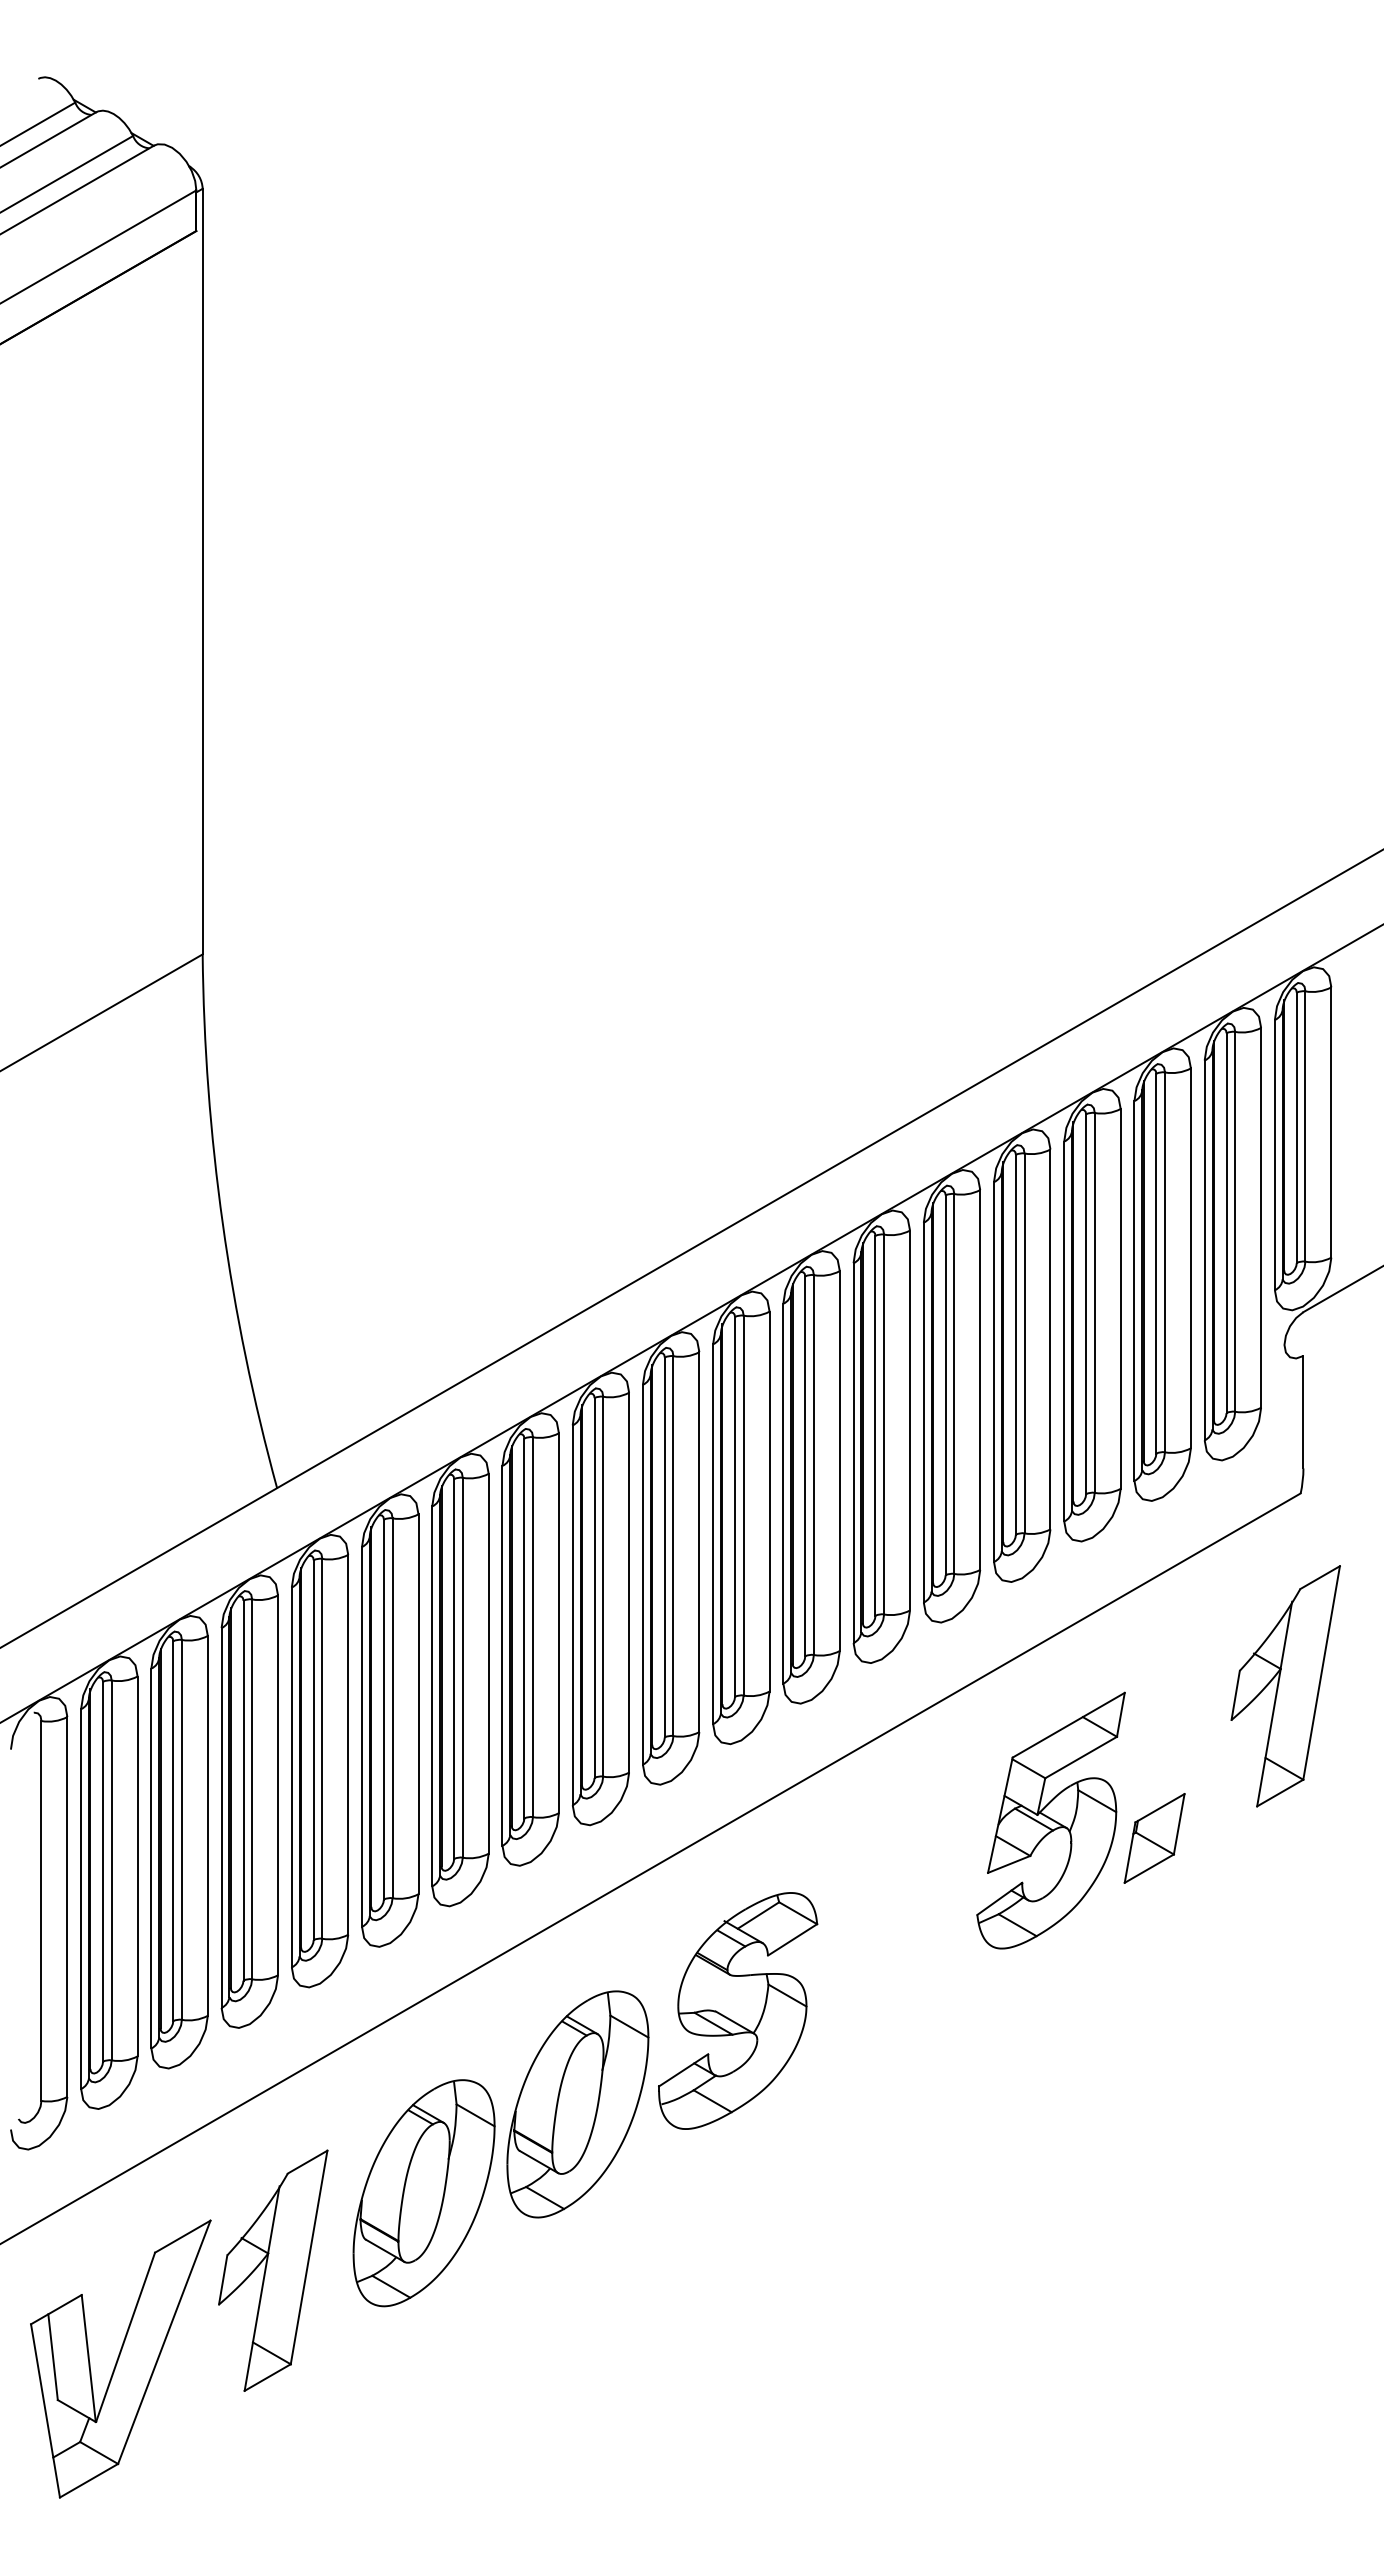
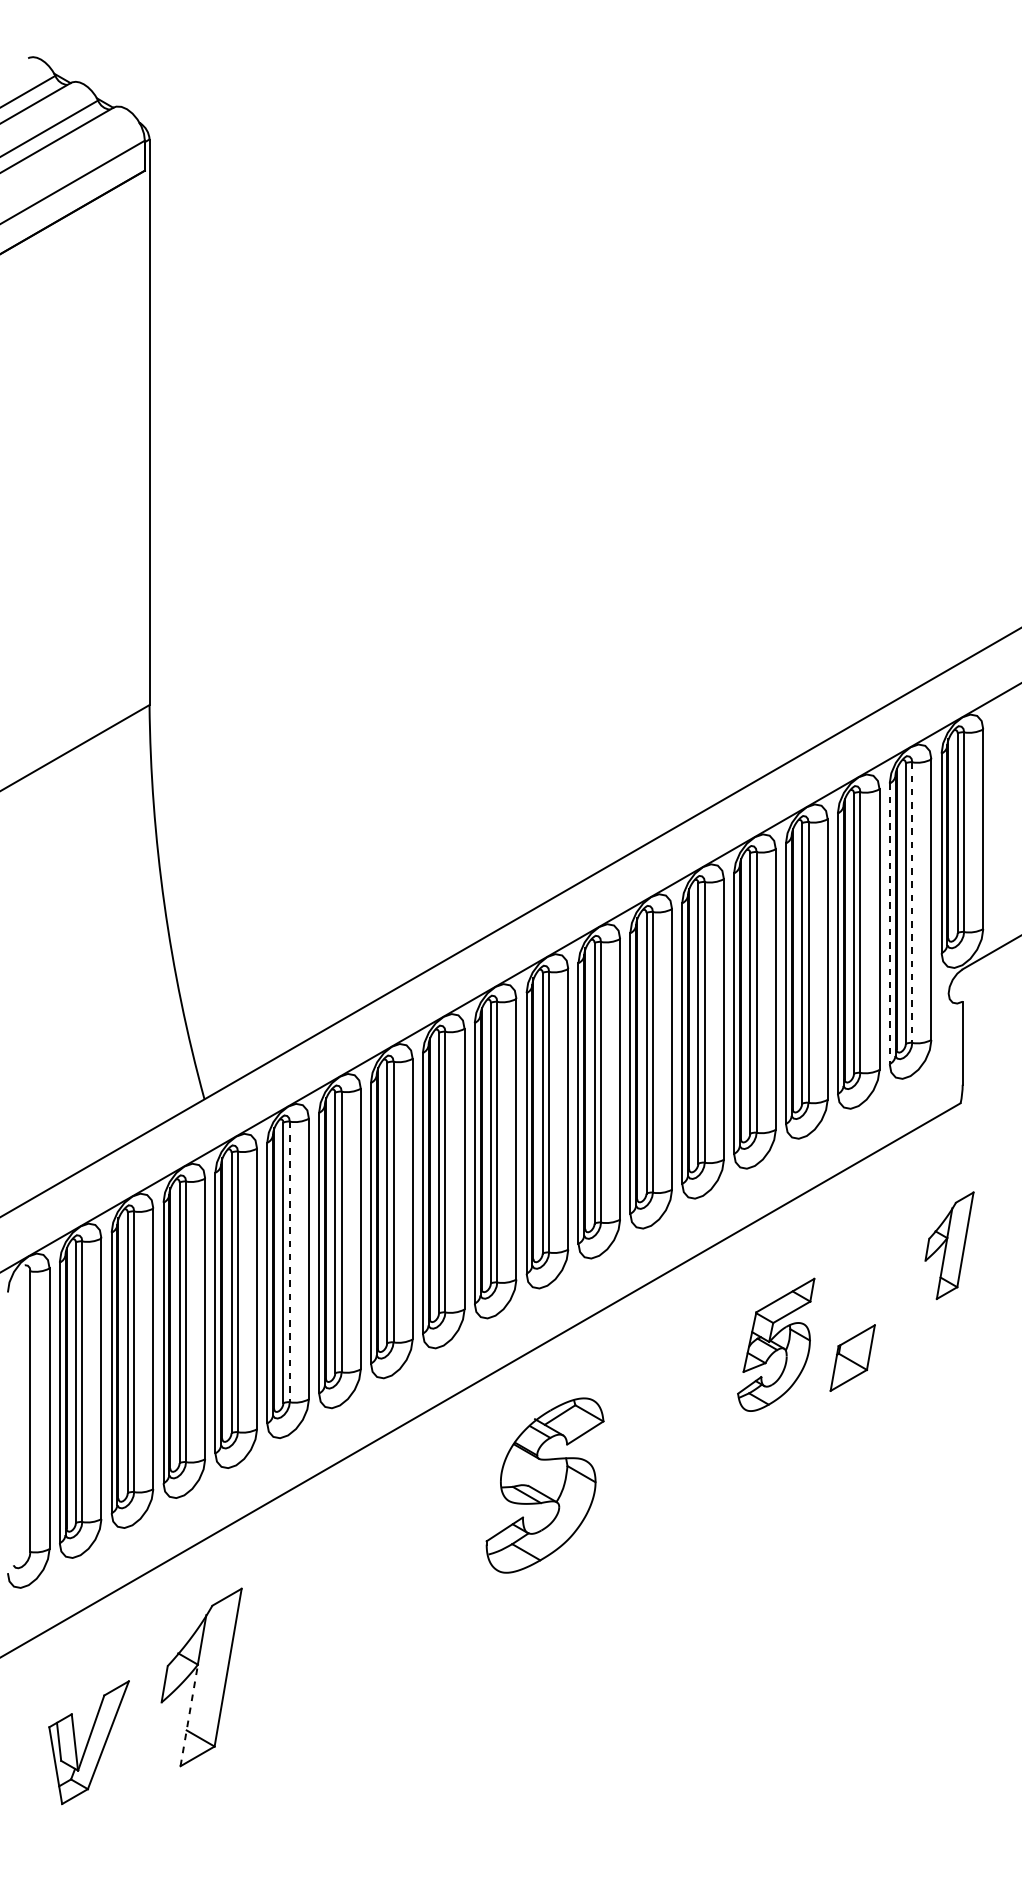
line: (1235, 1221) -> (912, 902), solid -> dashed
line: (1204, 1250) -> (889, 923), solid -> dashed
part: (1285, 1686) -> (949, 1245), size x0.6
line: (392, 1708) -> (289, 1262), solid -> dashed
part: (1050, 1820) -> (775, 1344), size x0.7
part: (577, 2104) -> (426, 1554), removed
part: (423, 2193) -> (312, 1620), removed
line: (256, 2322) -> (189, 1715), solid -> dashed
part: (120, 2358) -> (88, 1742), size x0.6

